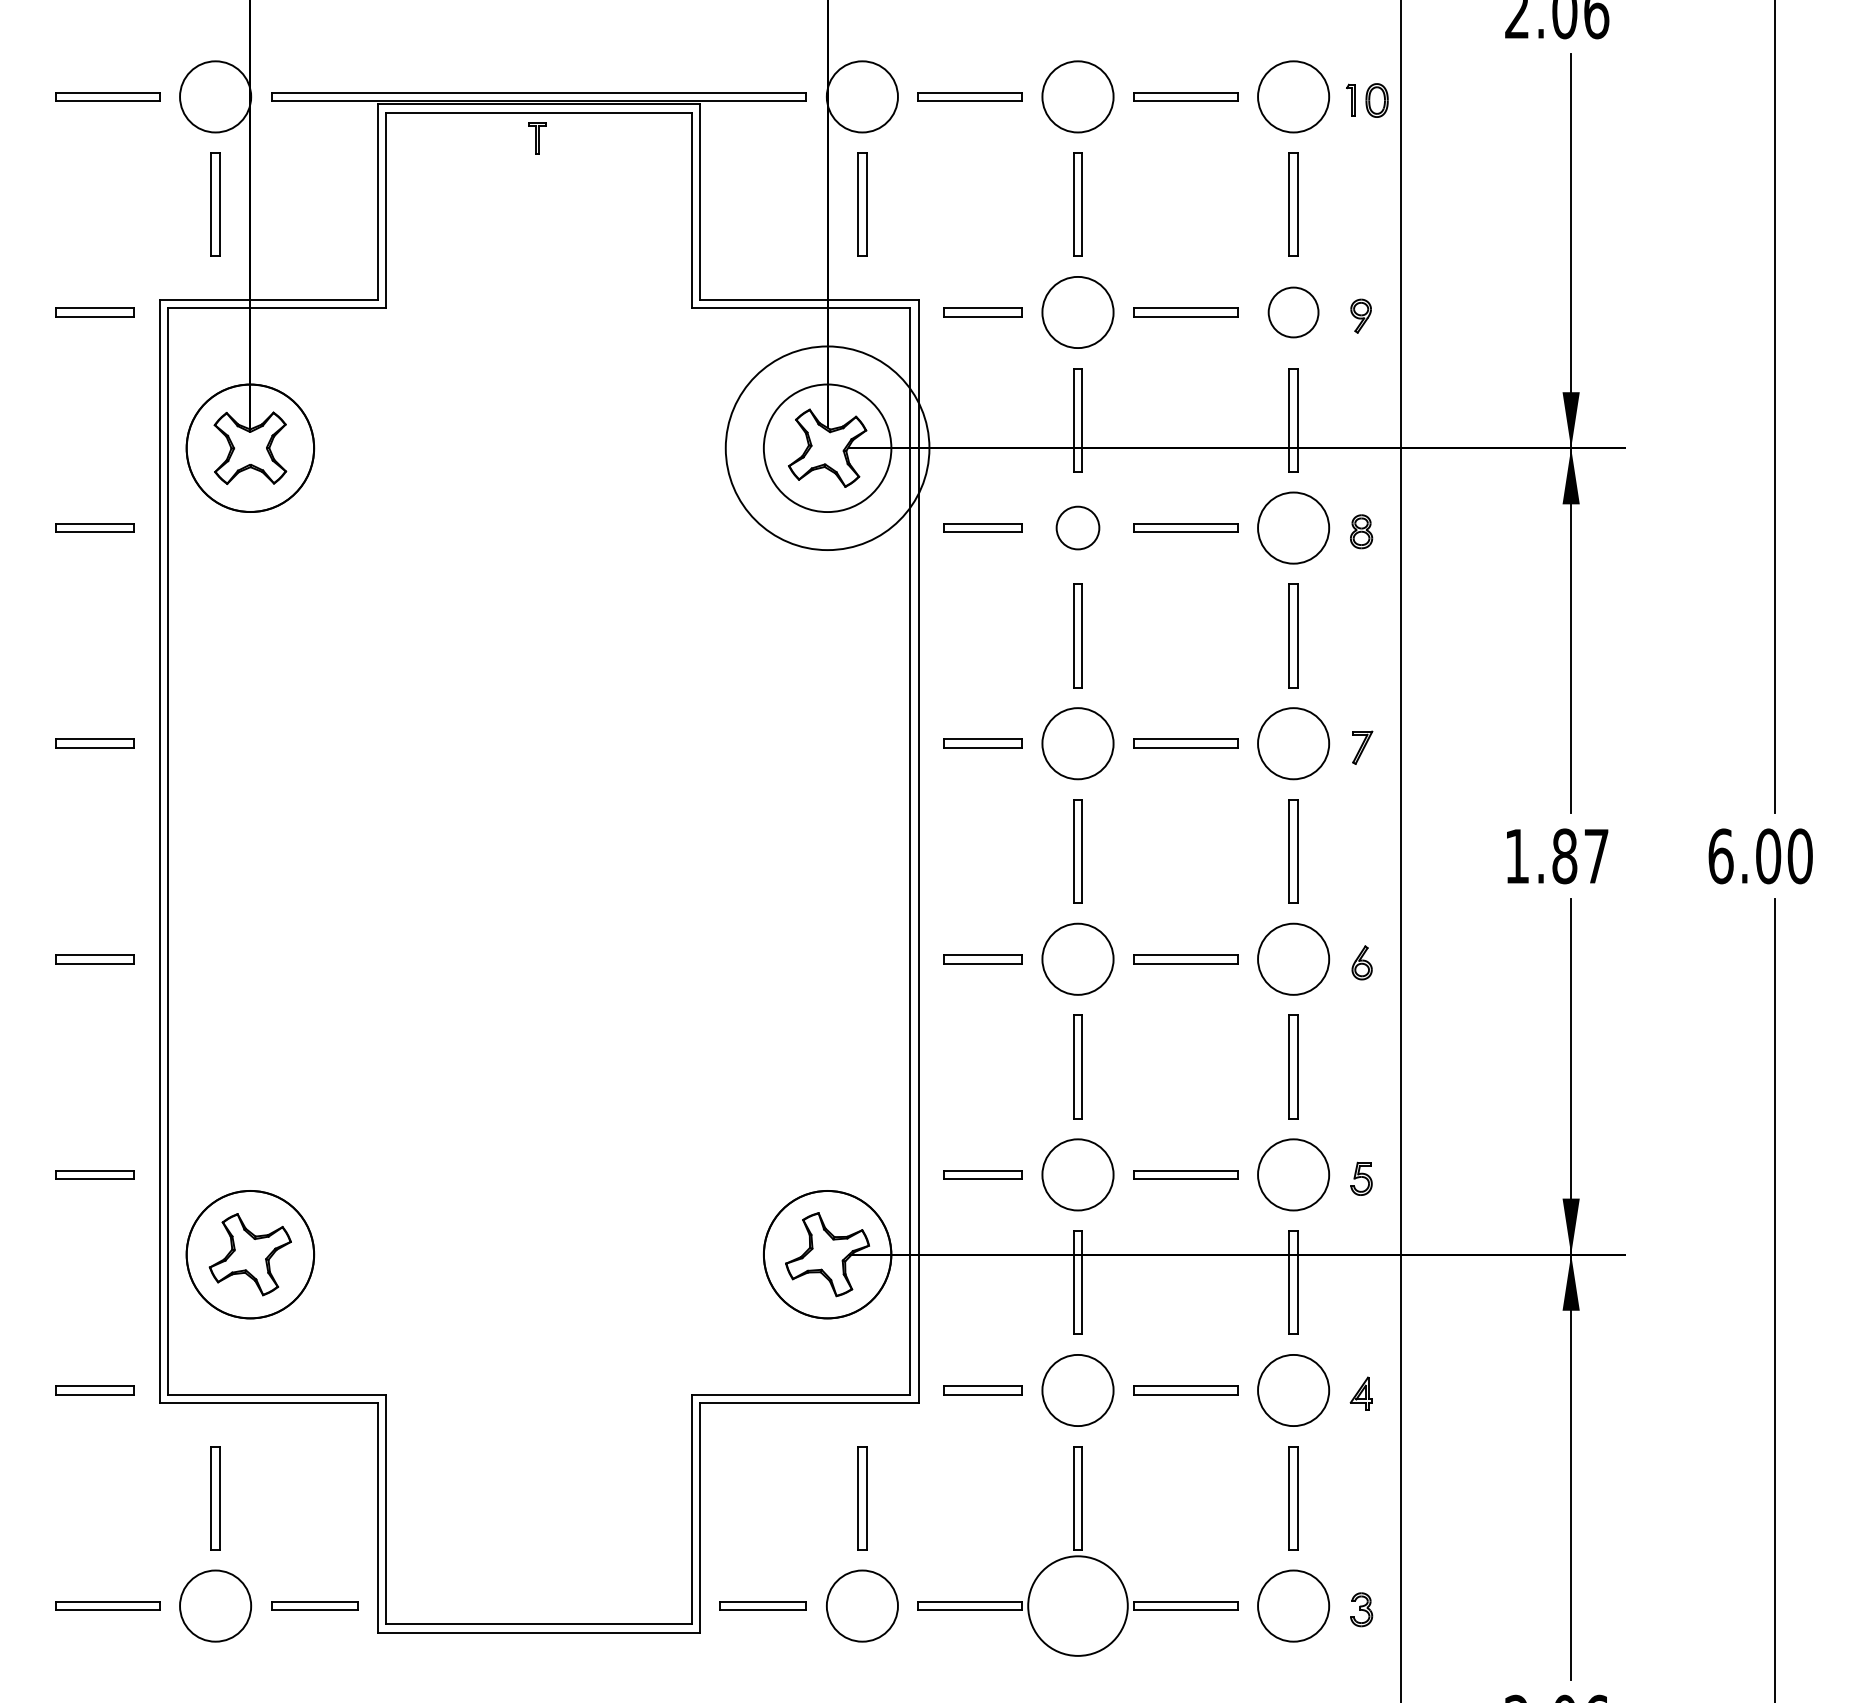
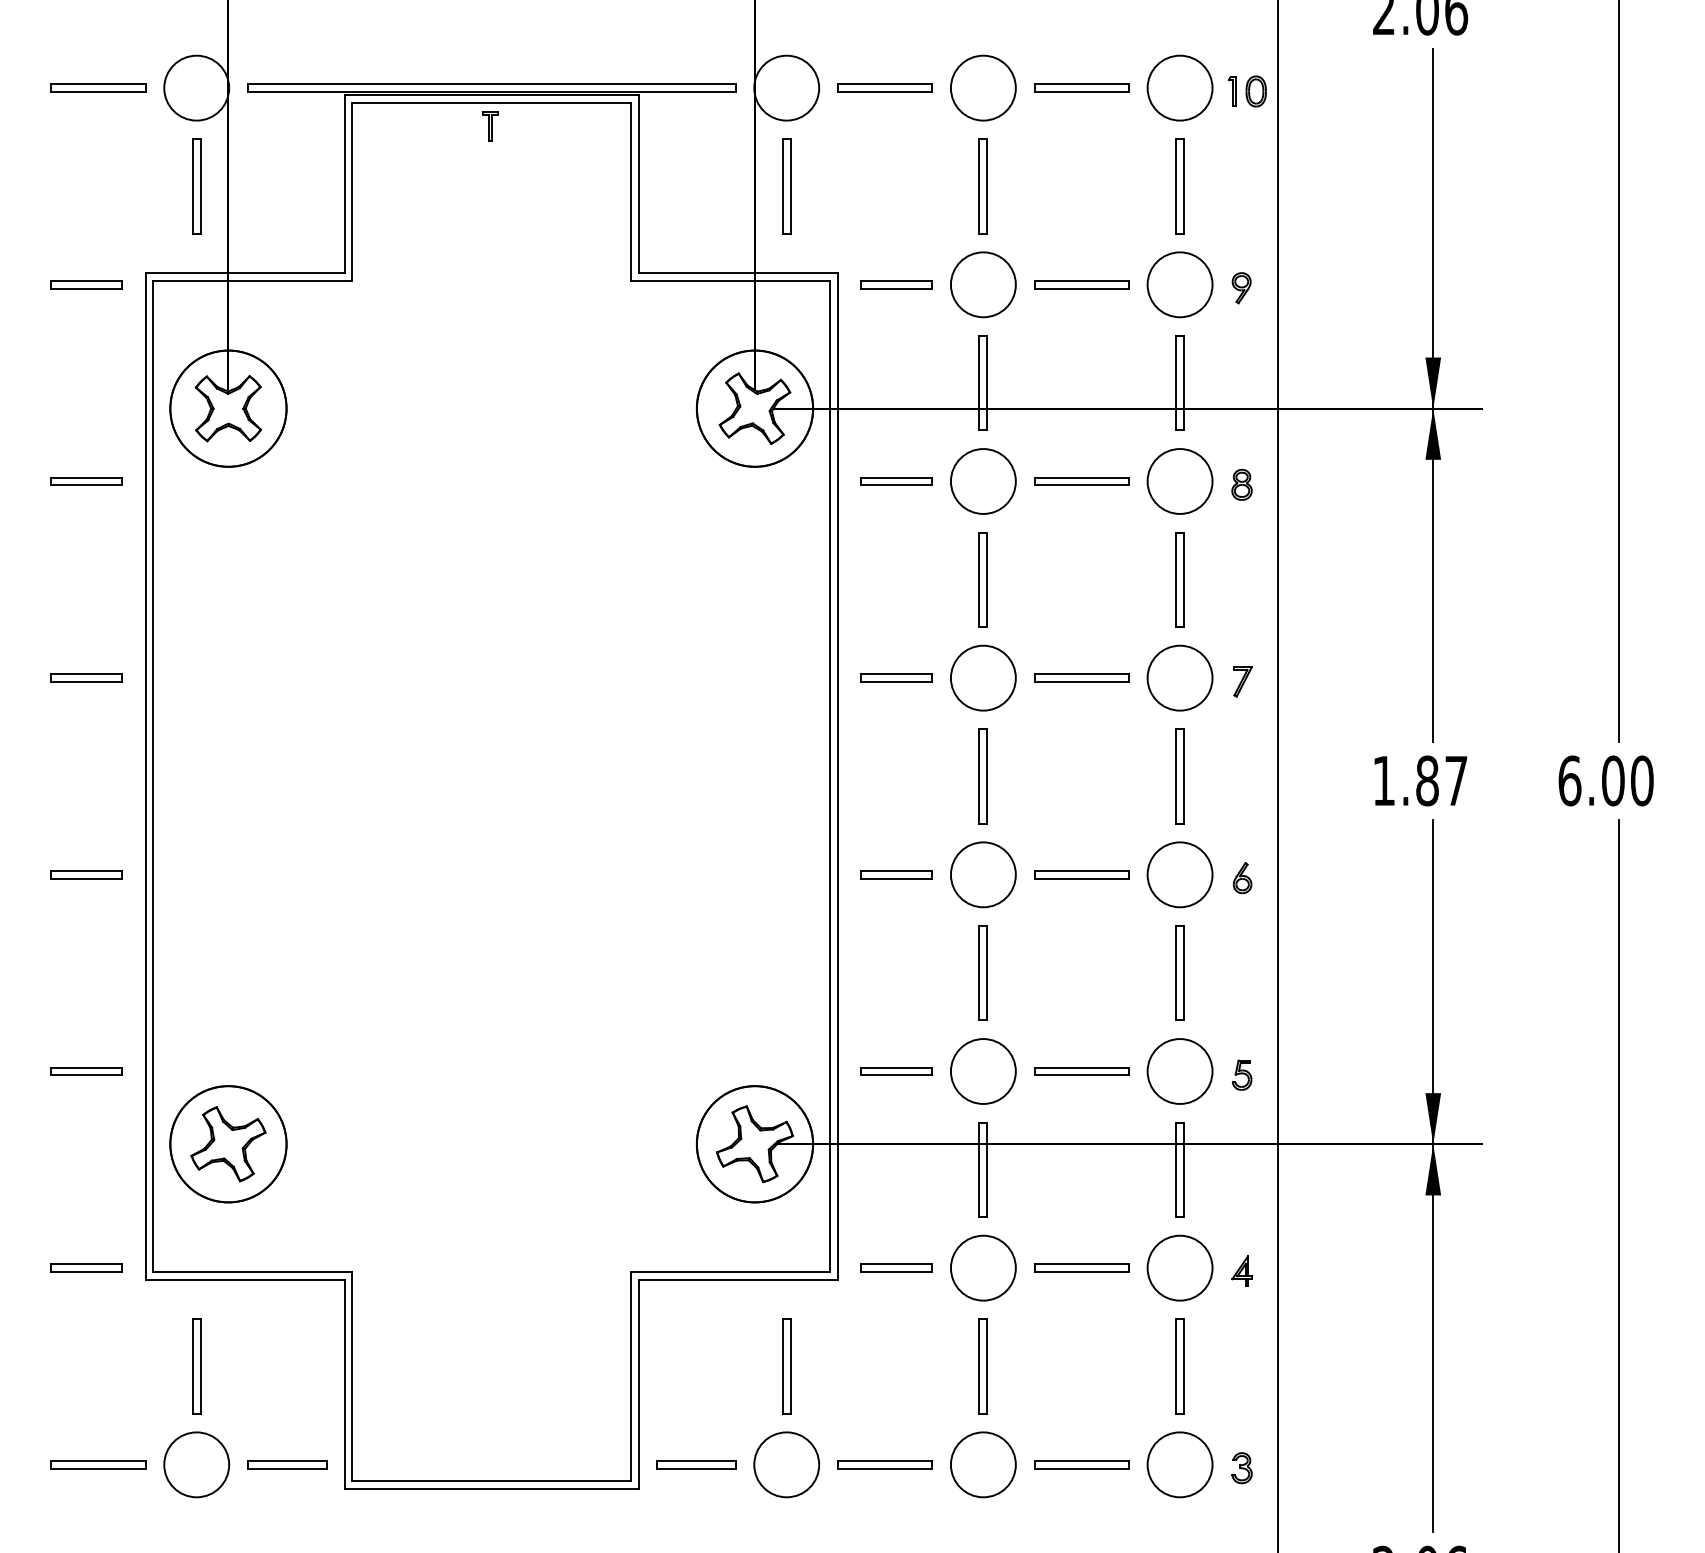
circle: (1293, 312) -> (1179, 284), size x1.43
circle: (827, 447) -> (754, 407), size x0.62
circle: (1077, 527) -> (982, 480), size x1.67
circle: (1077, 1605) -> (982, 1464), size x0.71

